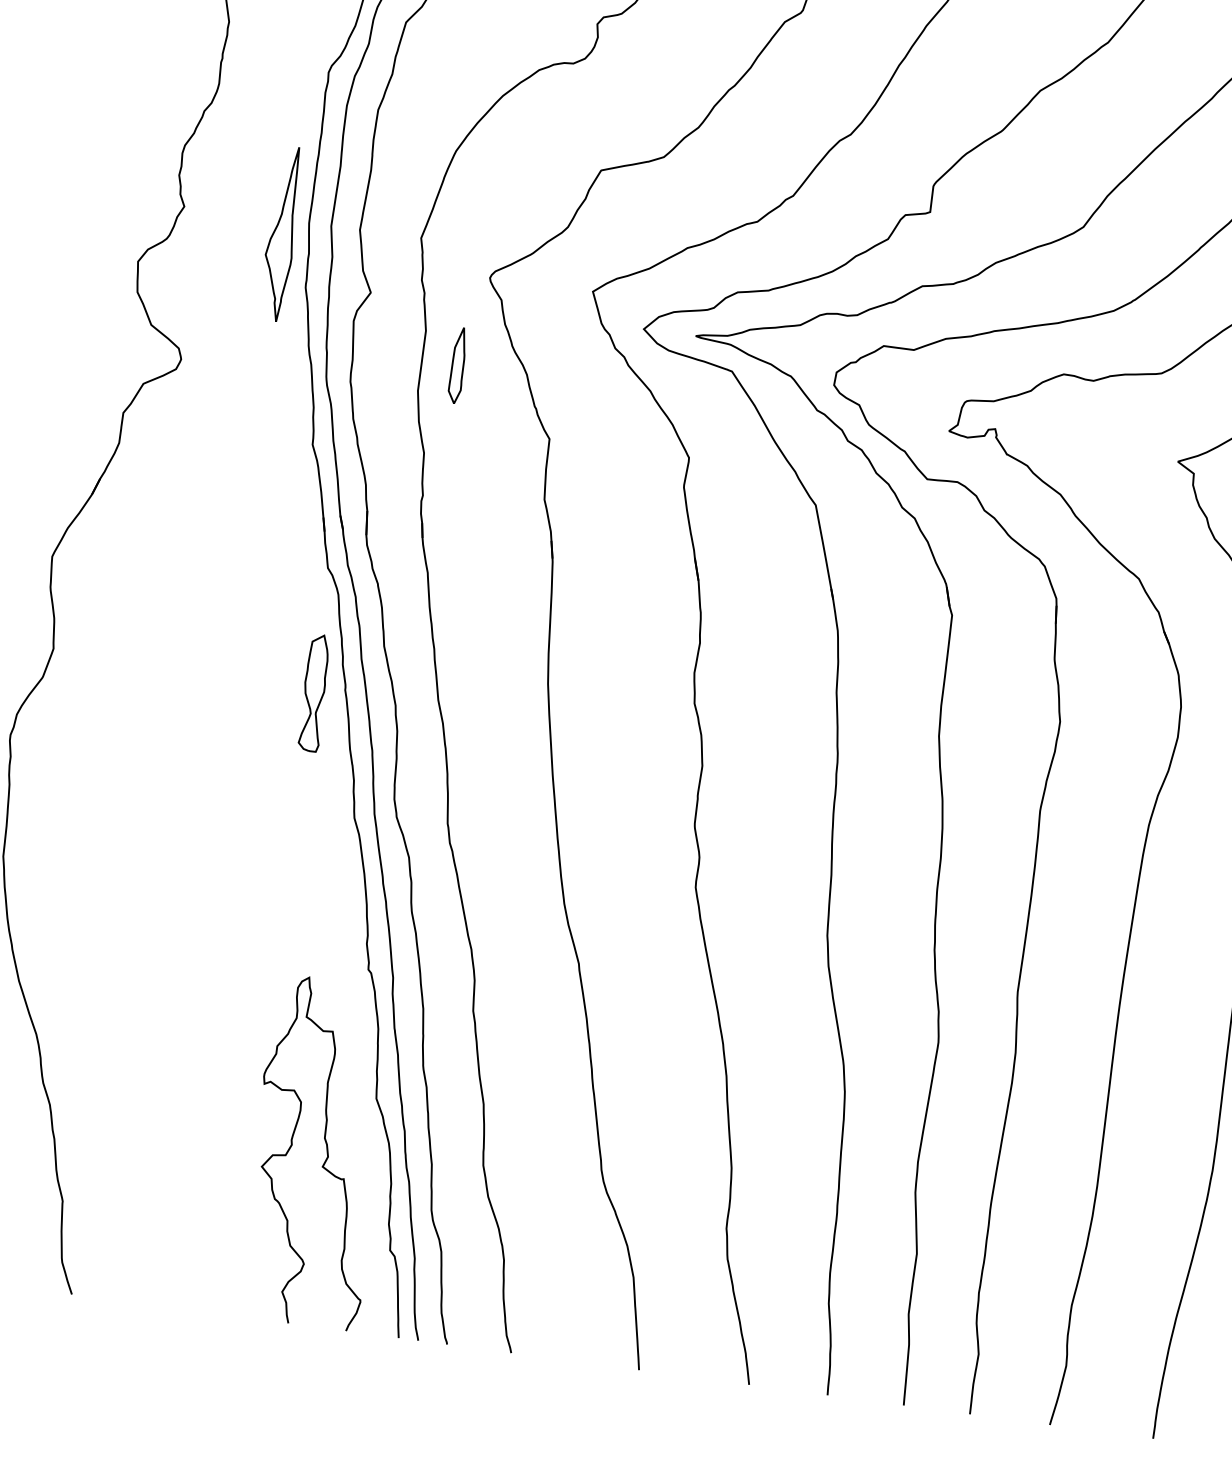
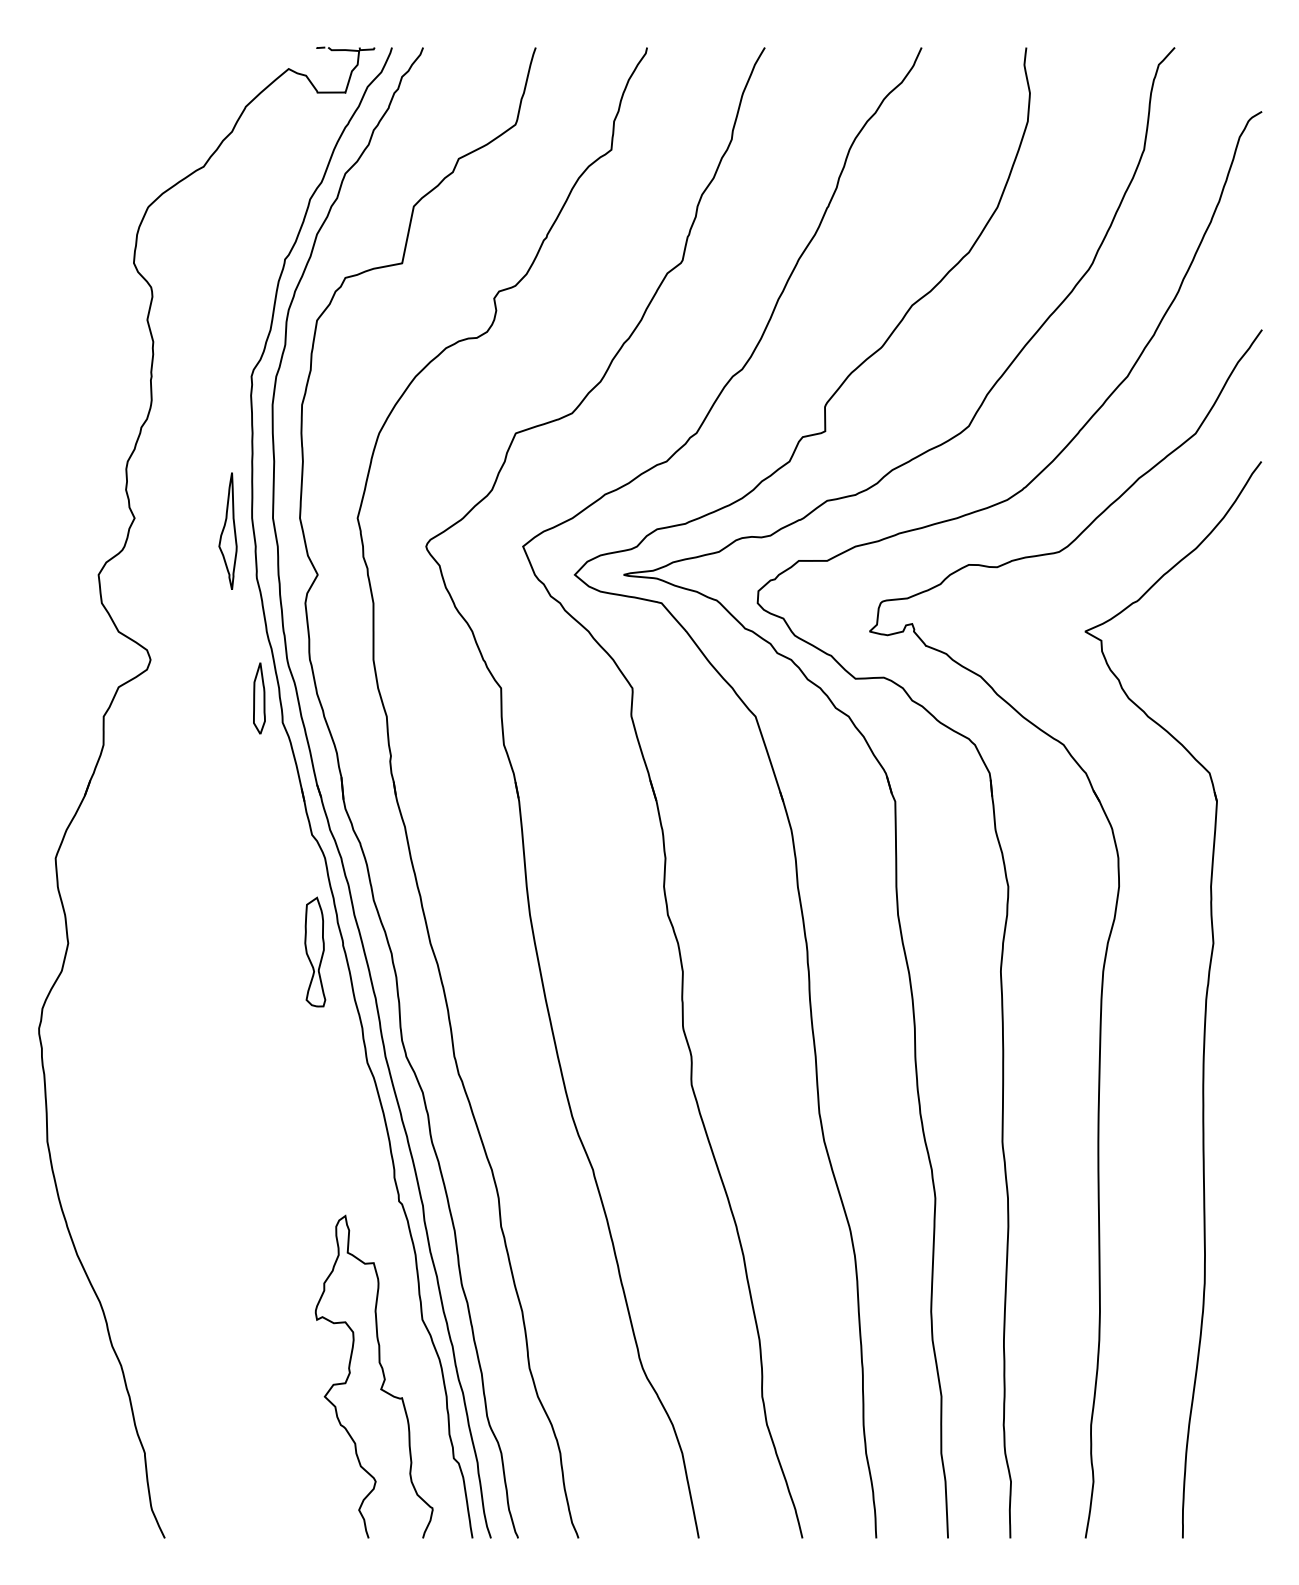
part: (281, 232) -> (227, 530), size x0.71
part: (458, 365) -> (259, 698), moved

